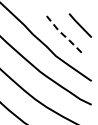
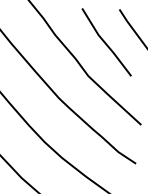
line: (63, 35) -> (105, 43), dashed -> solid

